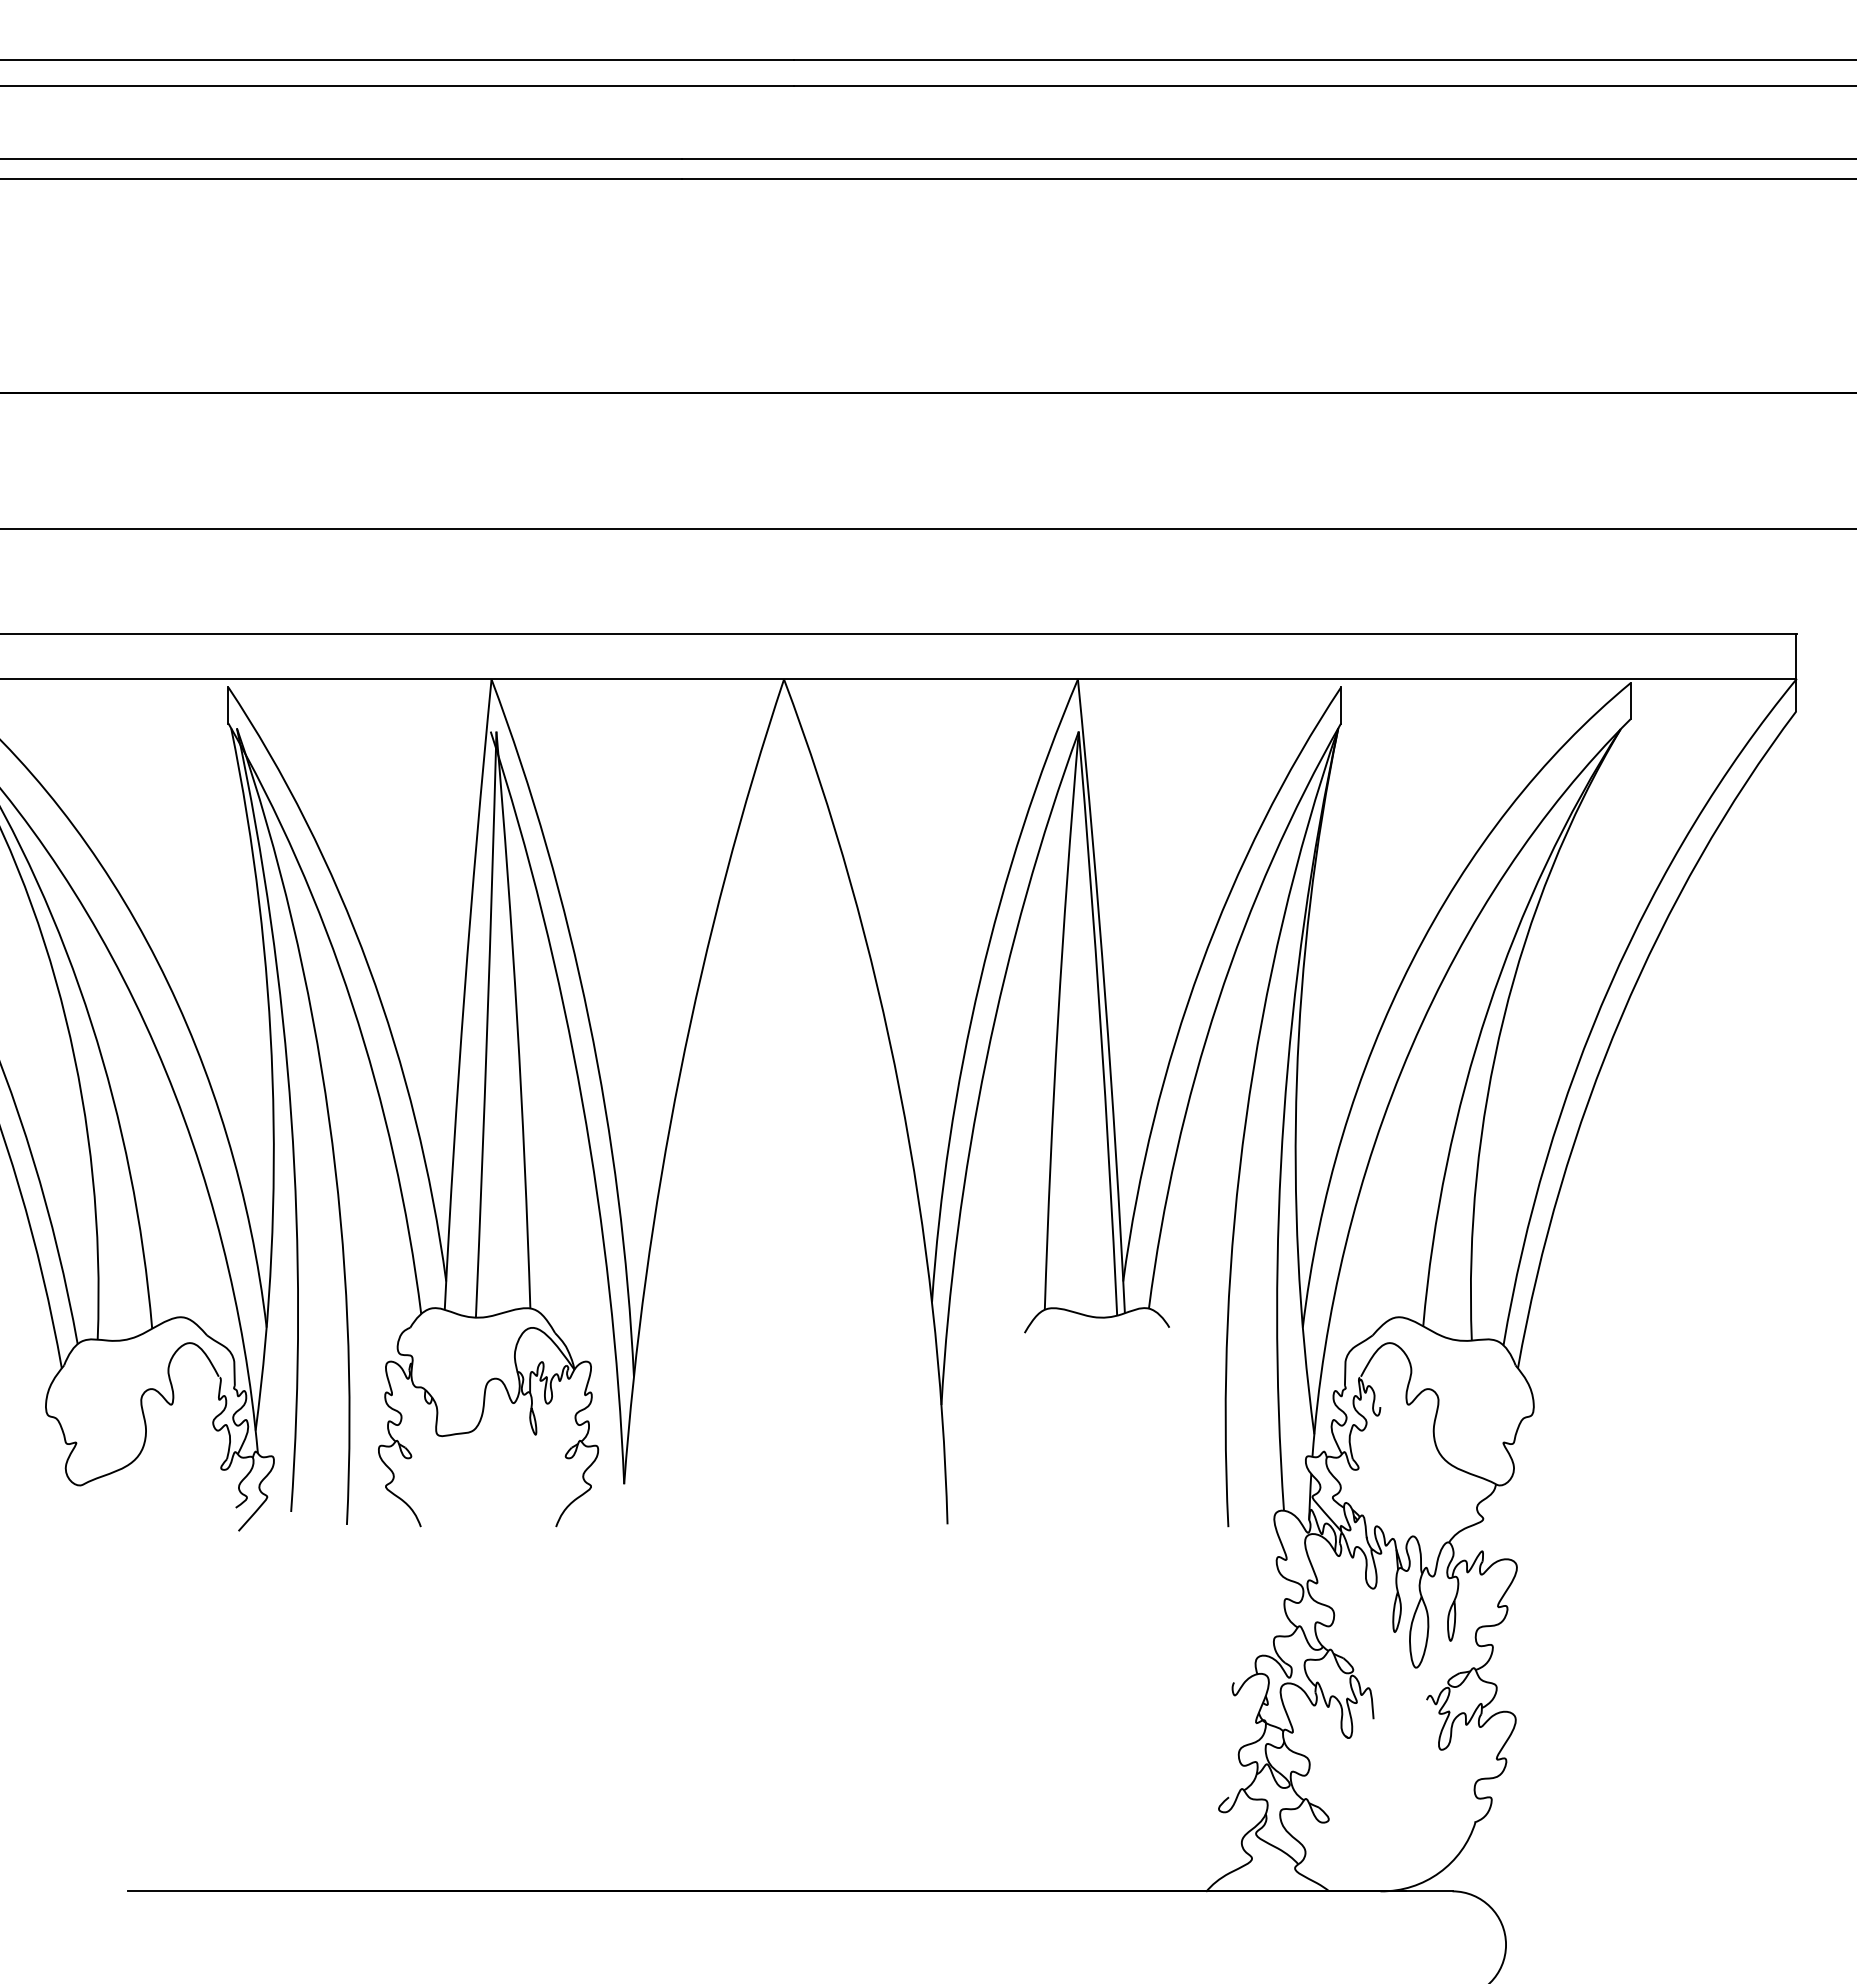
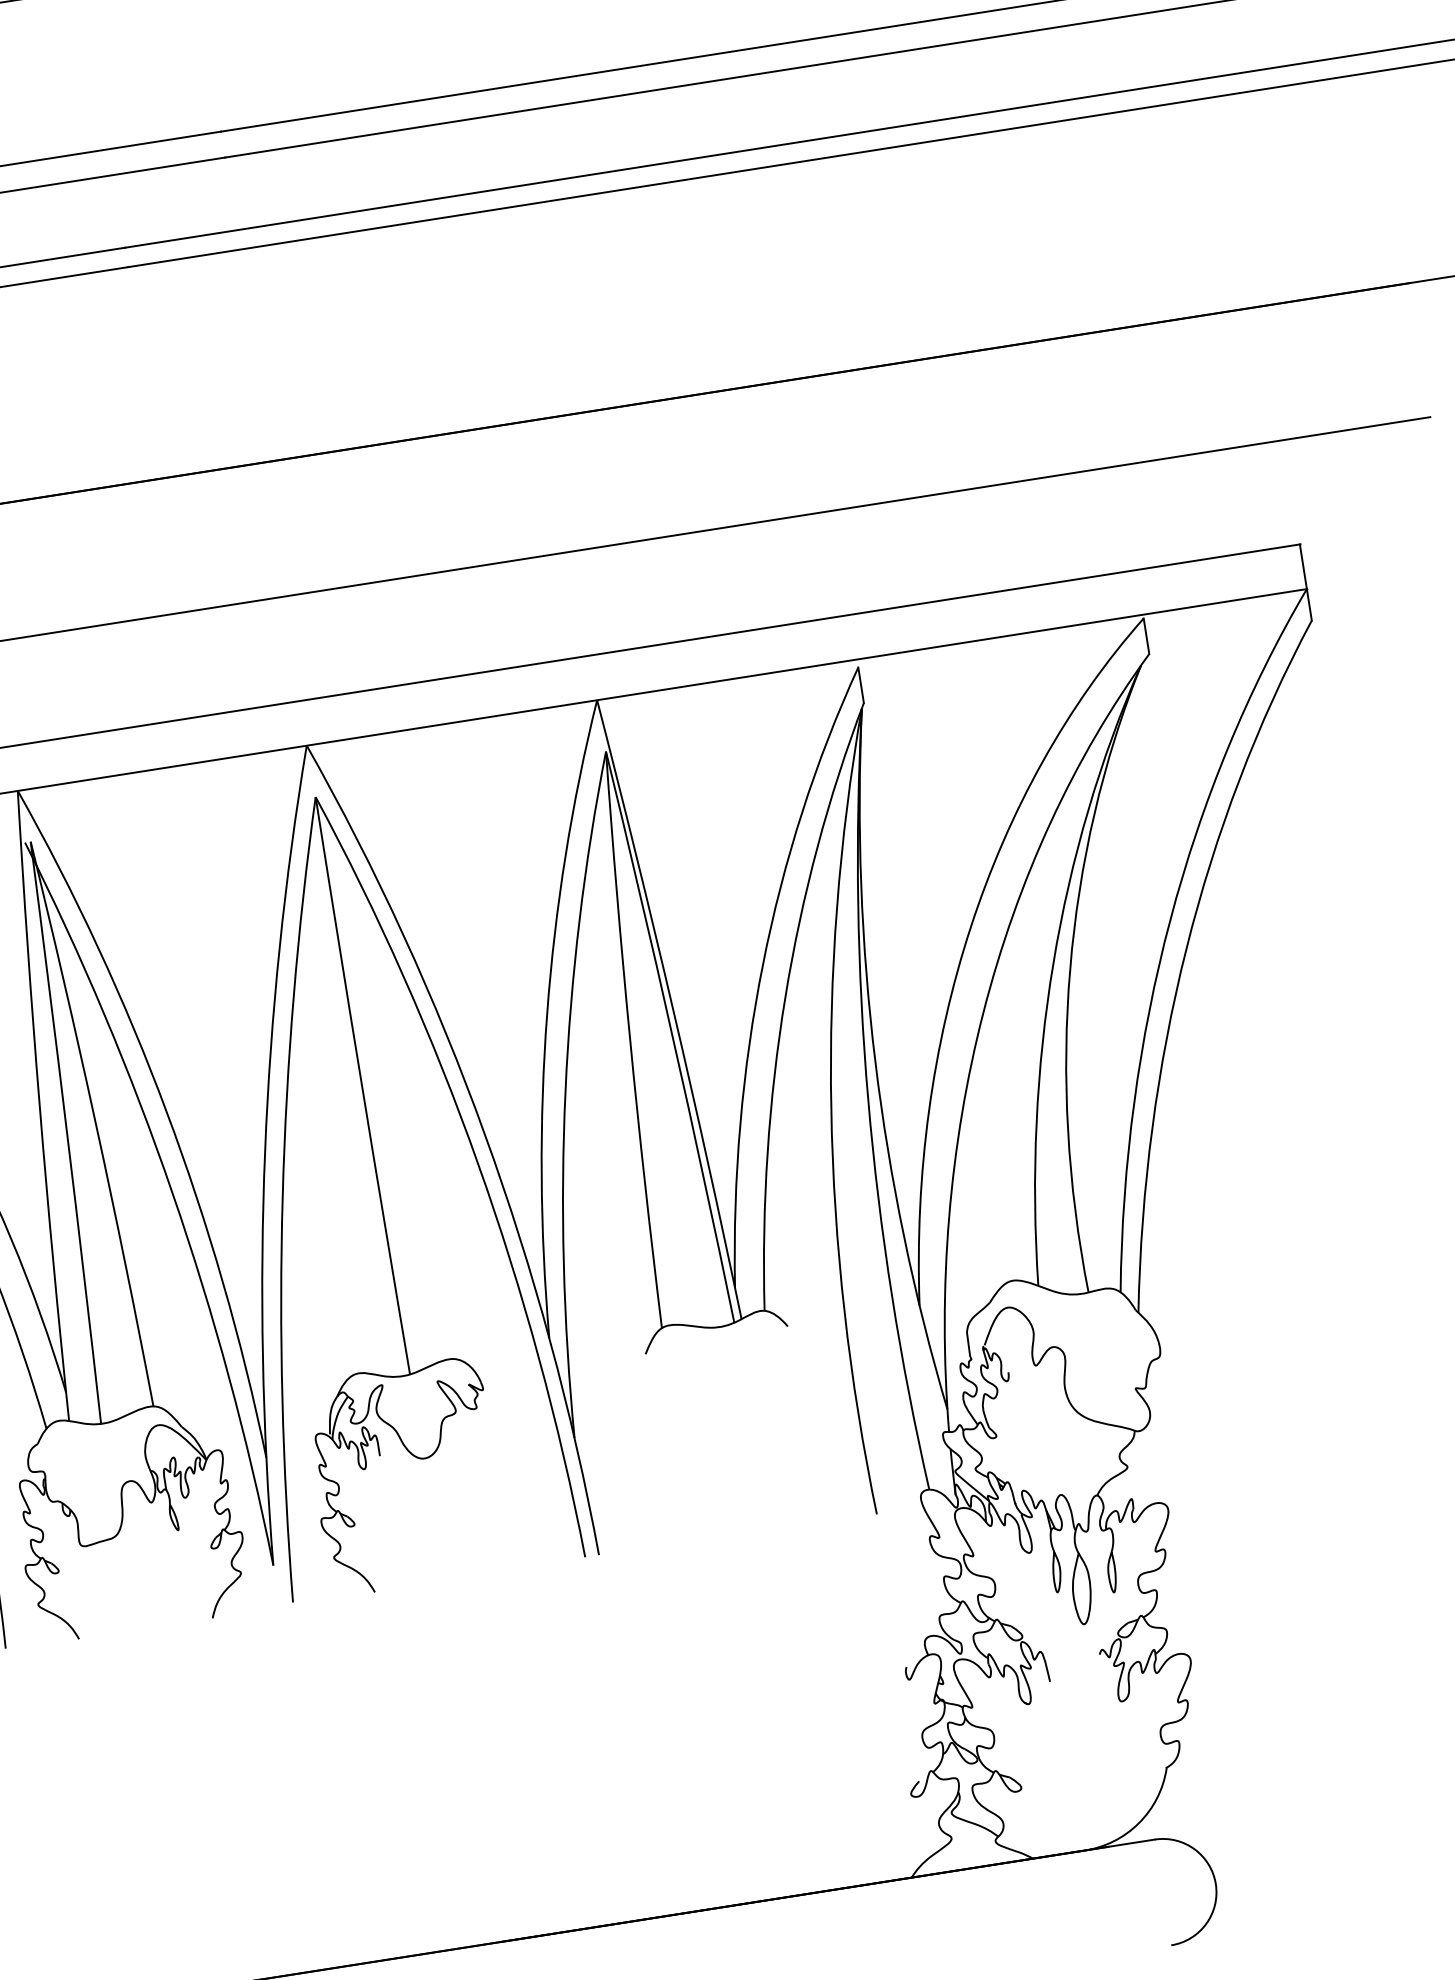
part: (785, 1128) -> (377, 1189), added

